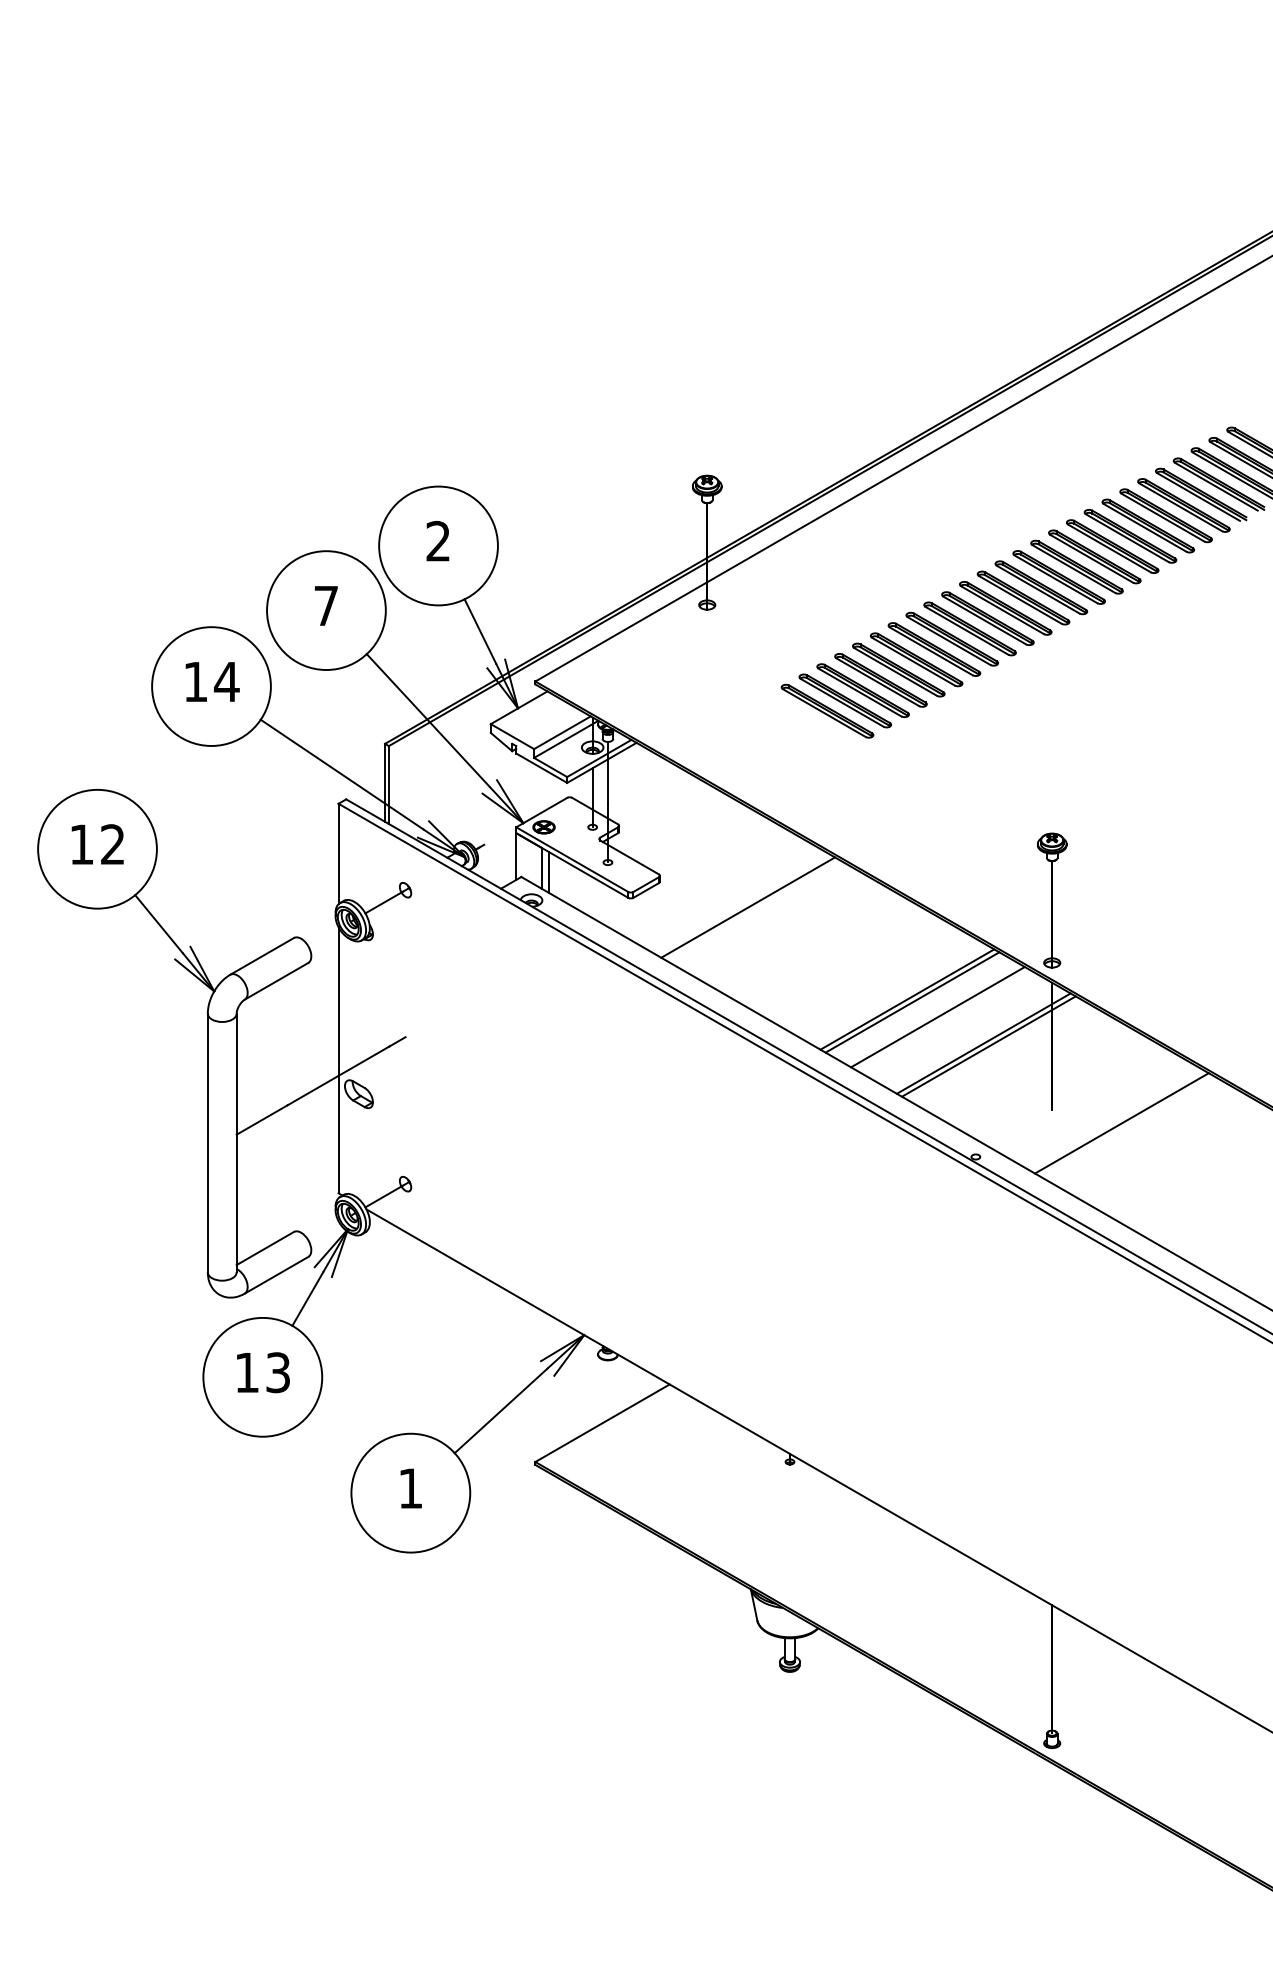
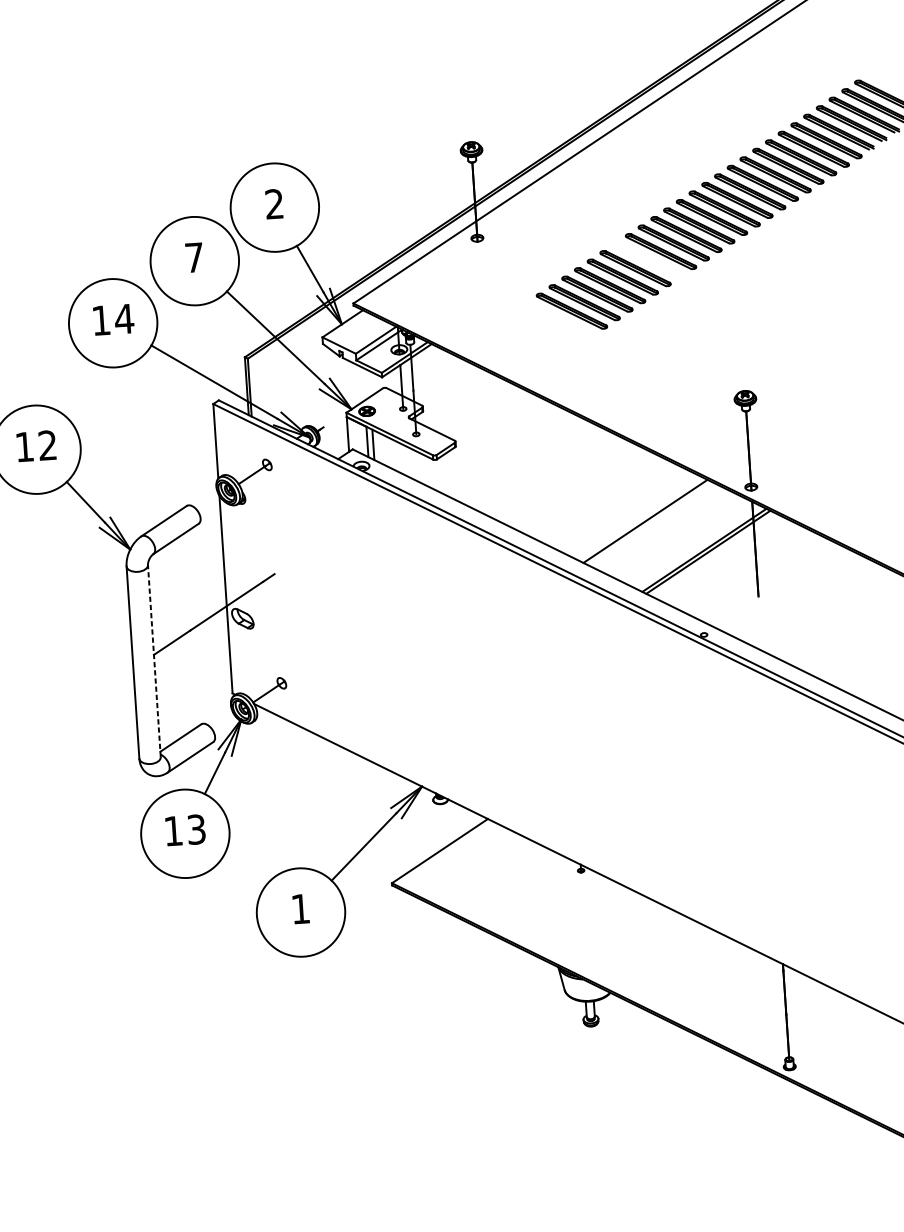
part: (934, 649) -> (648, 260), removed
line: (748, 907) -> (522, 460), removed
line: (912, 1002) -> (649, 523), removed
line: (937, 1017) -> (668, 533), removed
line: (1121, 1123) -> (810, 602), removed
line: (236, 1142) -> (154, 660), solid -> dashed

